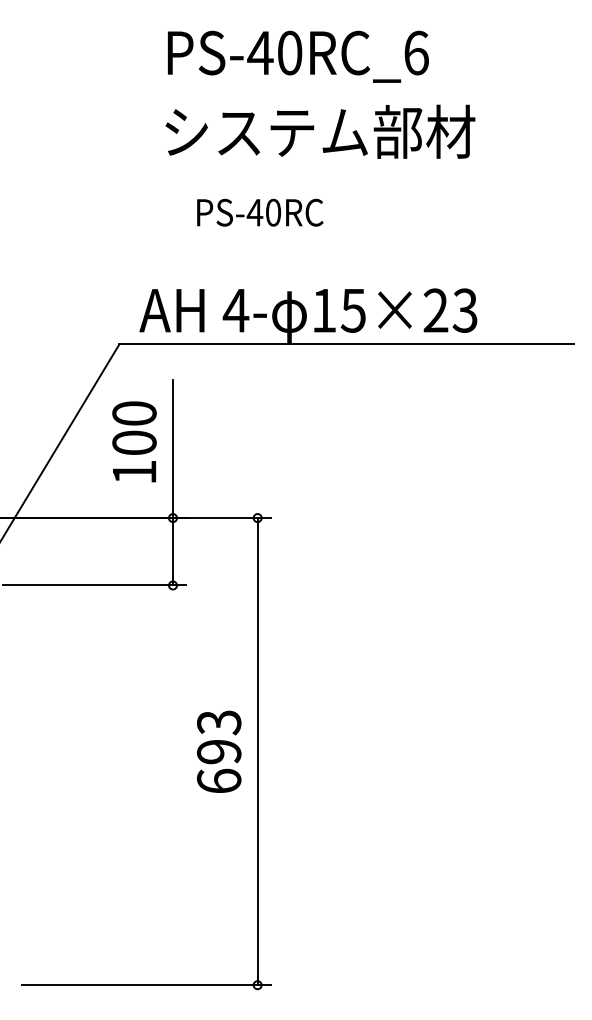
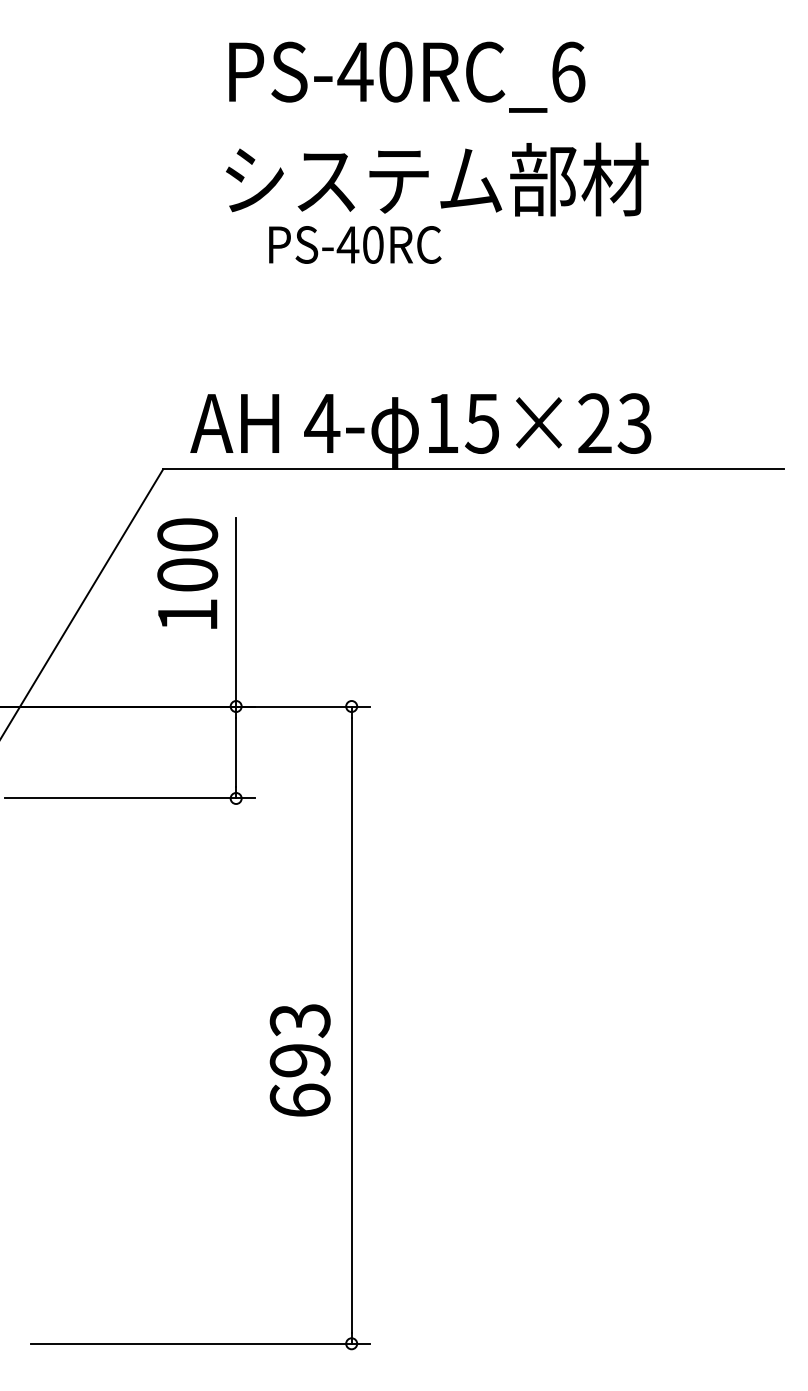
text: (260, 212) -> (355, 244), moved
text: (134, 441) -> (187, 573), moved
text: (218, 751) -> (299, 1060), moved

